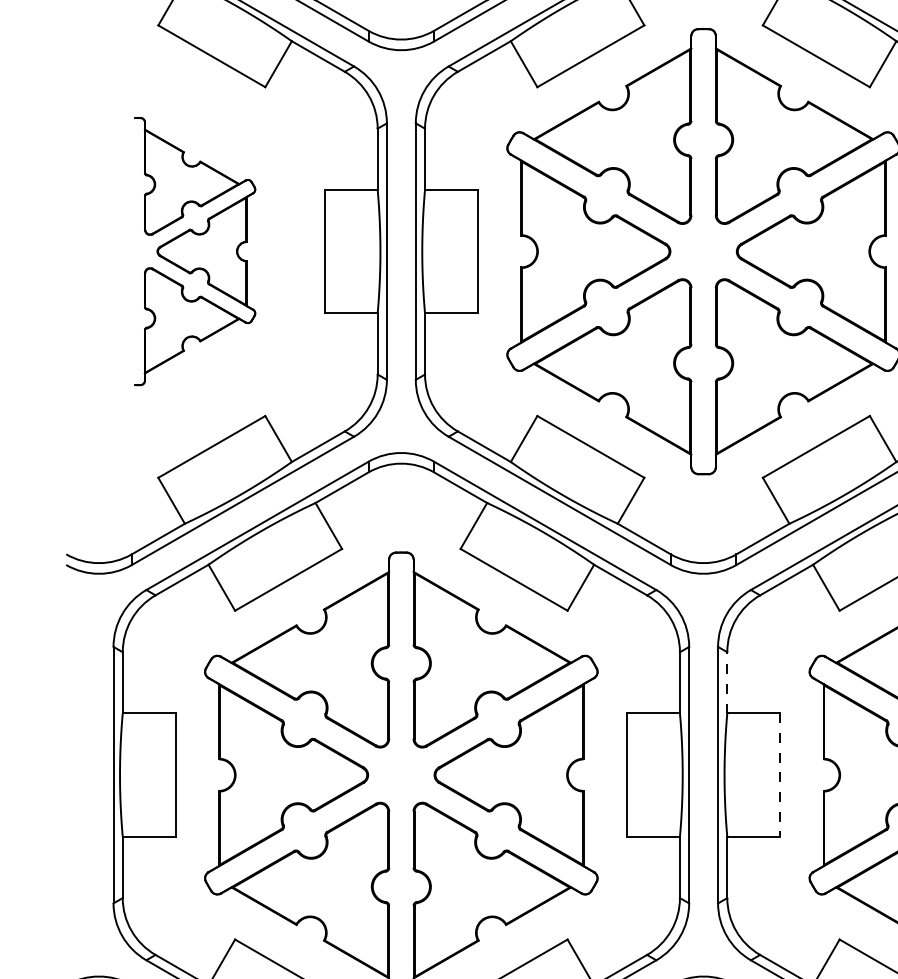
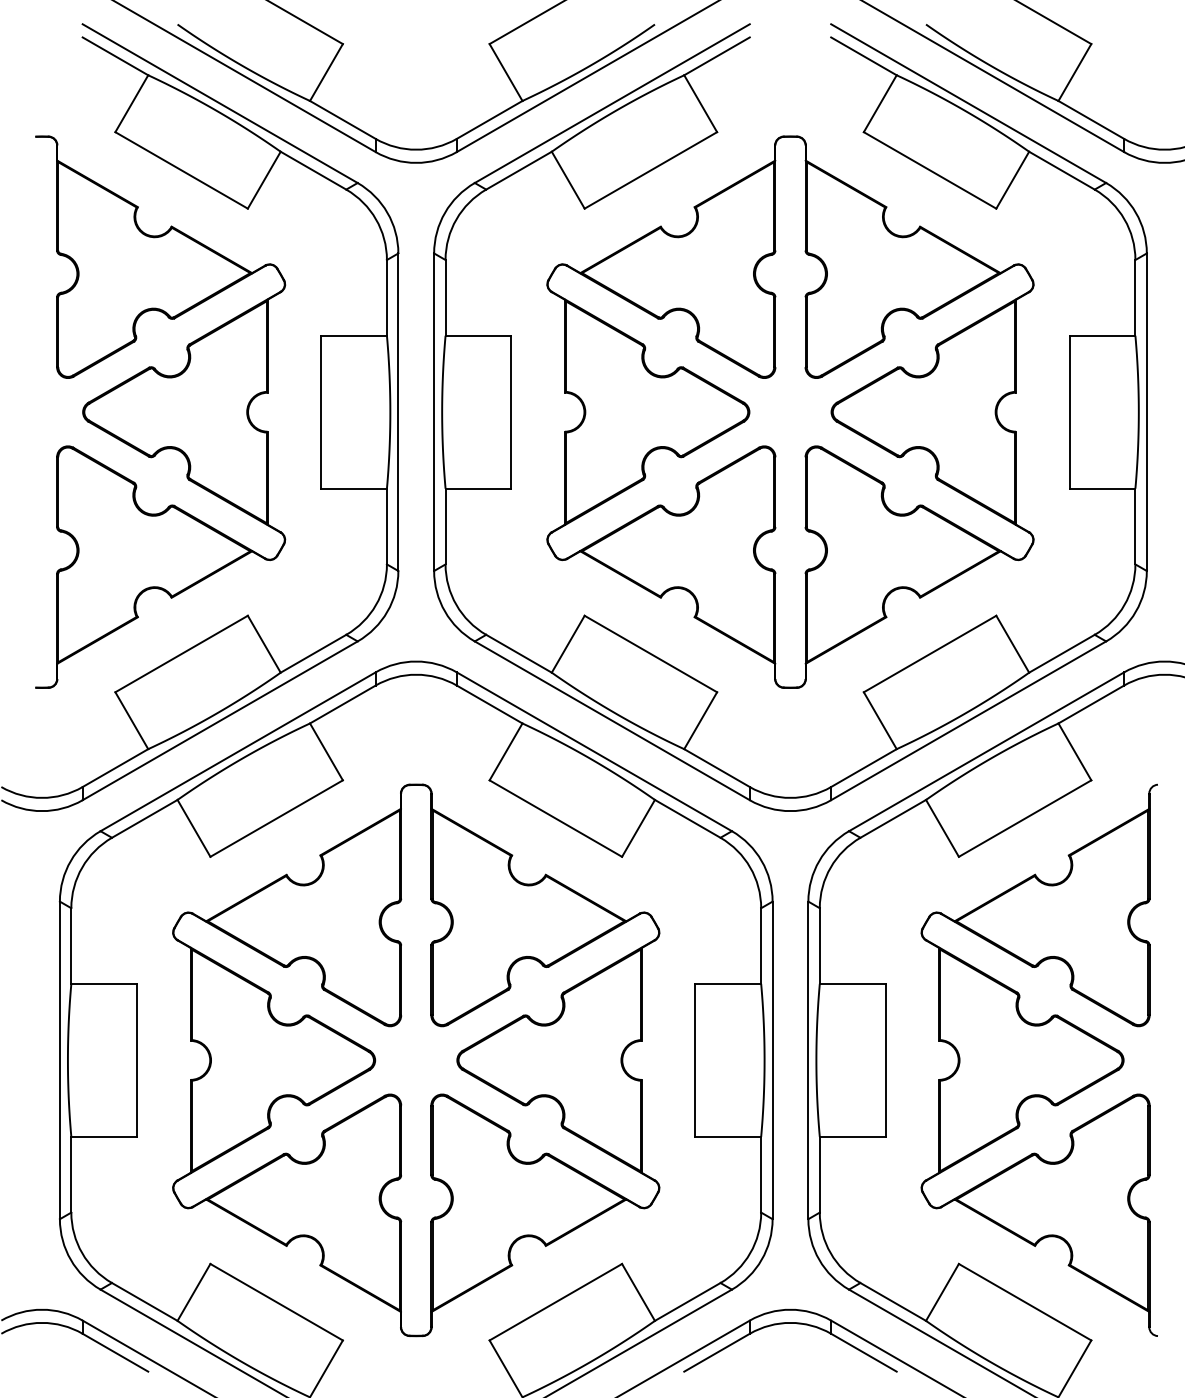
part: (194, 251) -> (160, 411), size x1.67
line: (727, 683) -> (819, 946), dashed -> solid
line: (780, 775) -> (885, 1060), dashed -> solid

